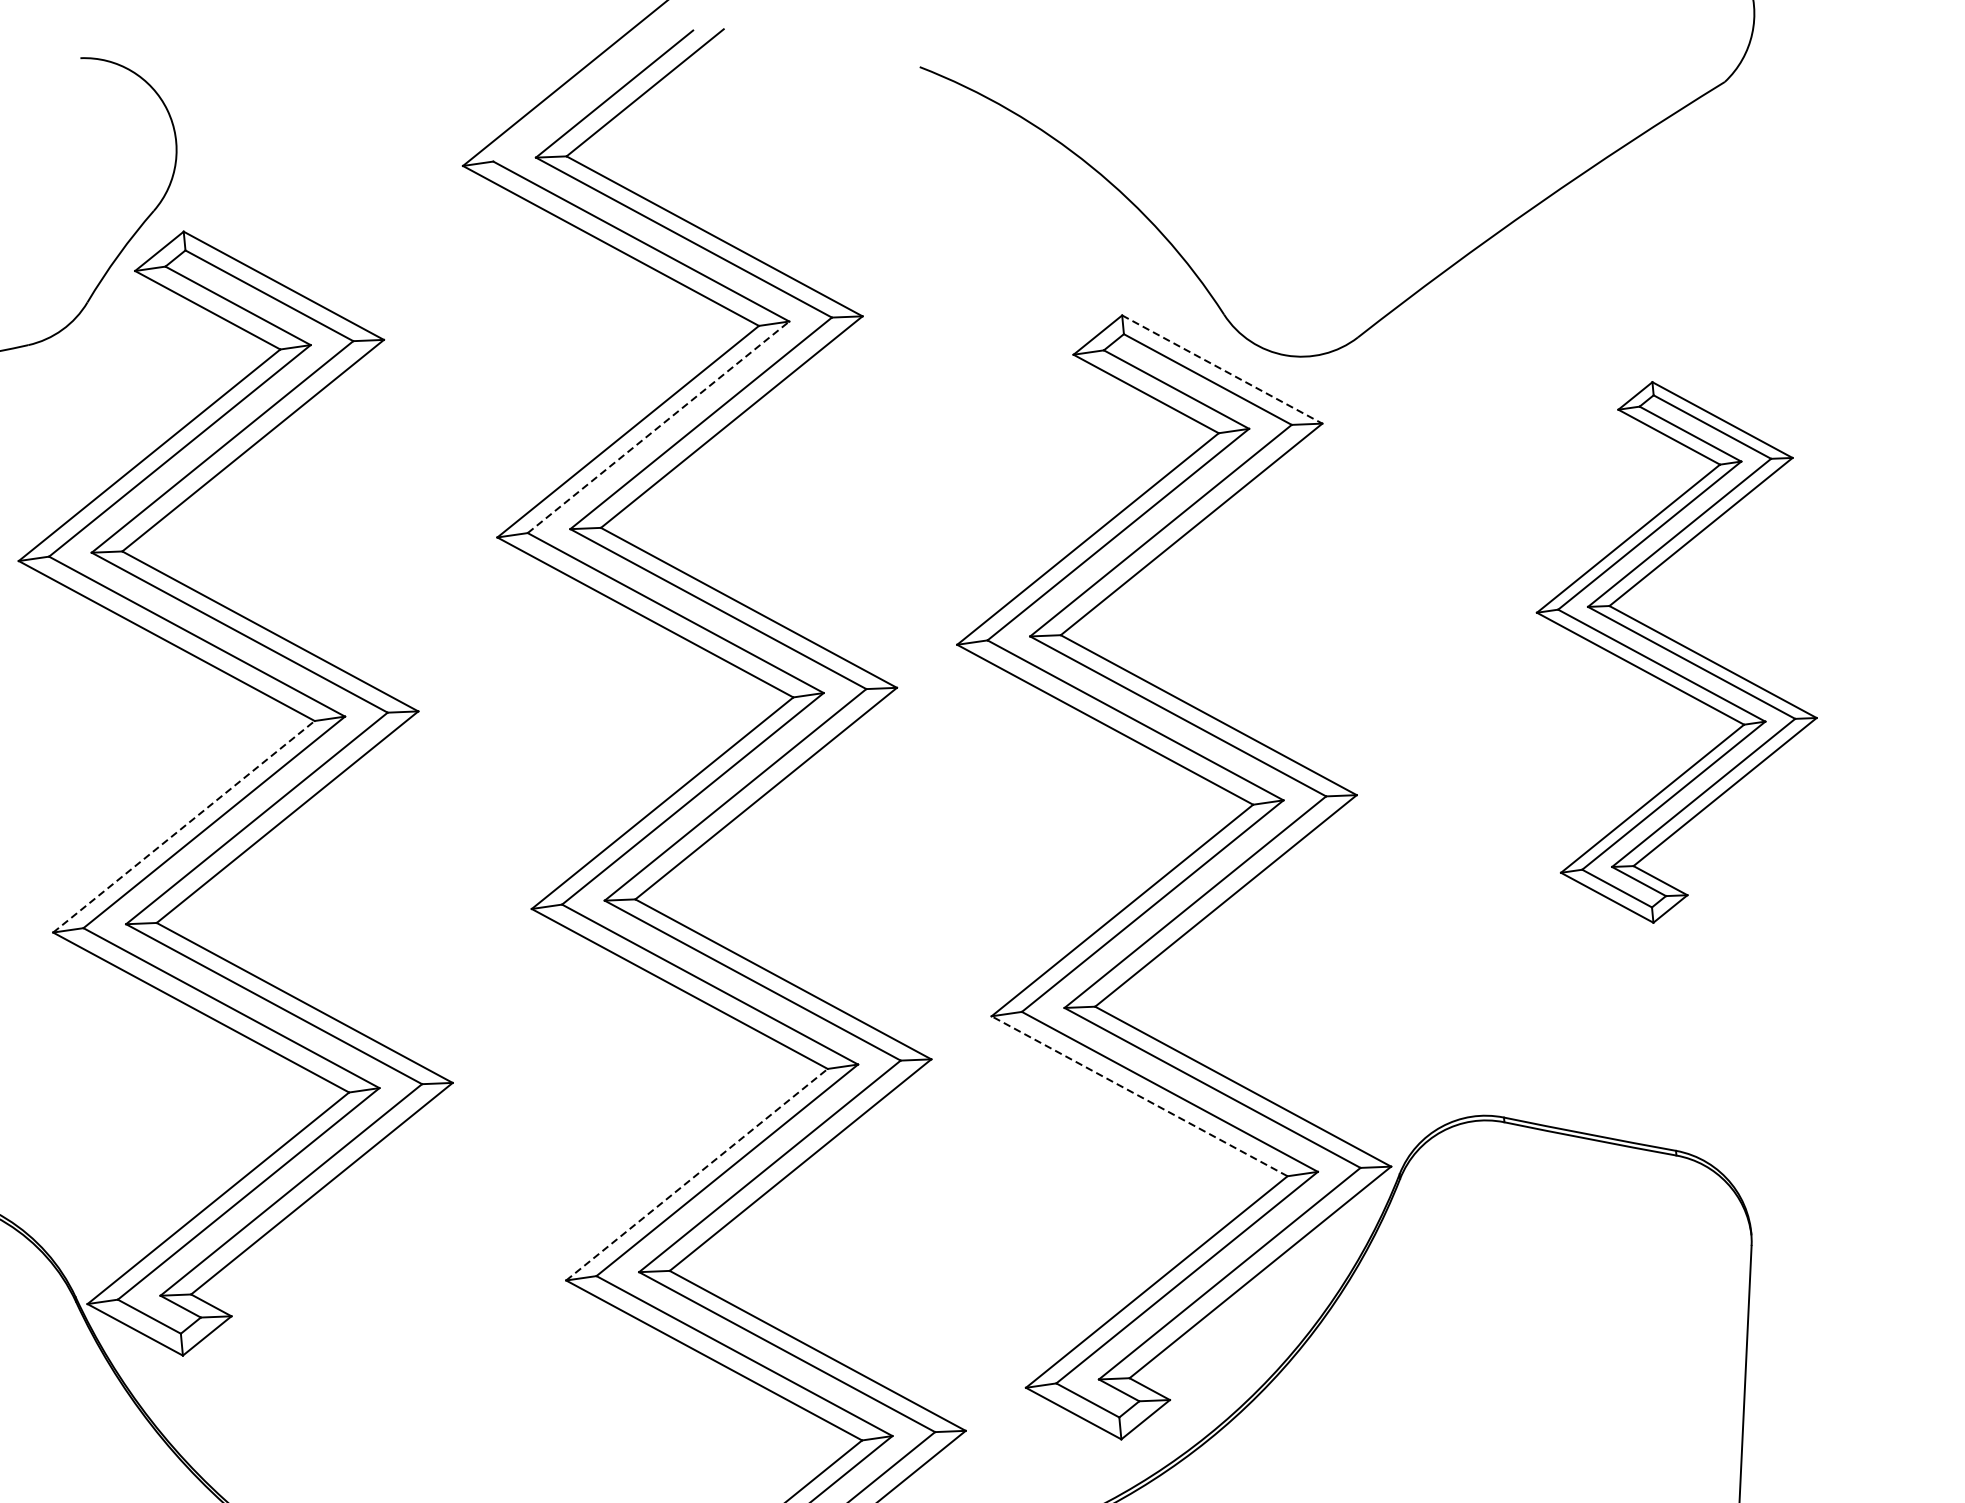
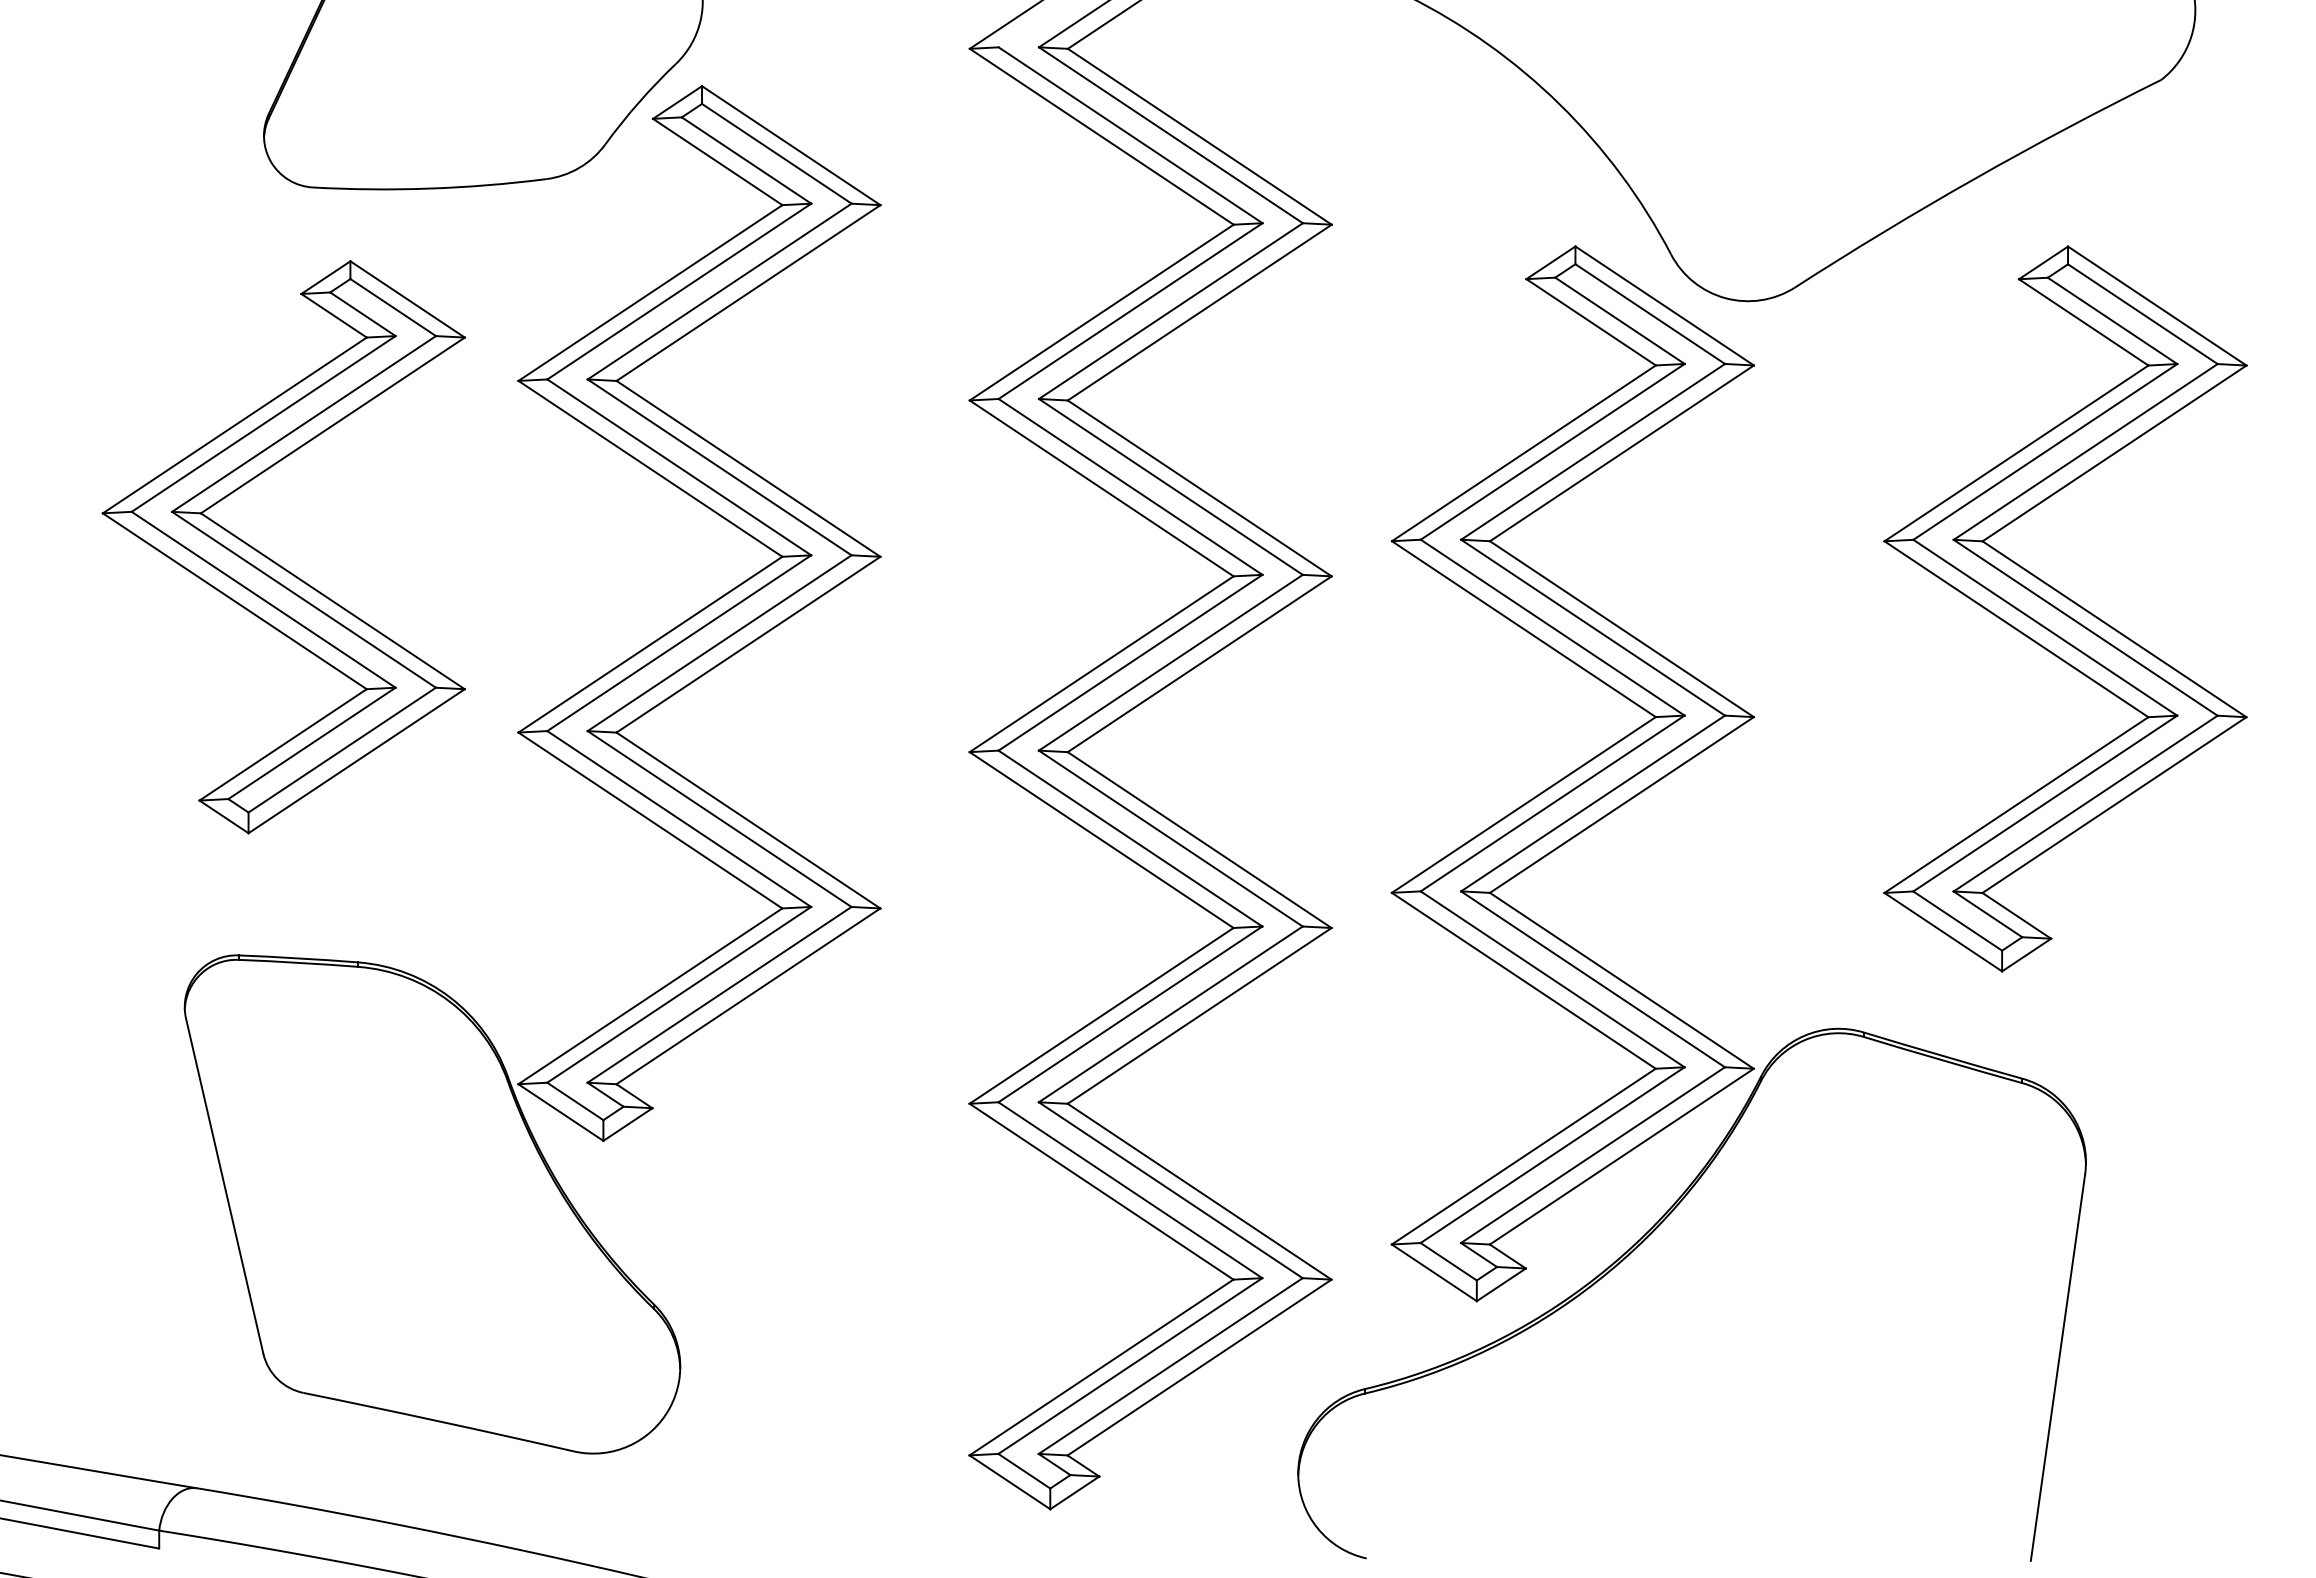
line: (1223, 370) -> (1665, 306), dashed -> solid
line: (658, 427) -> (1130, 311), dashed -> solid
part: (1675, 649) -> (2065, 608), size x1.43
line: (184, 826) -> (650, 644), dashed -> solid
line: (1139, 1095) -> (1523, 980), dashed -> solid
line: (696, 1174) -> (1101, 1015), dashed -> solid

